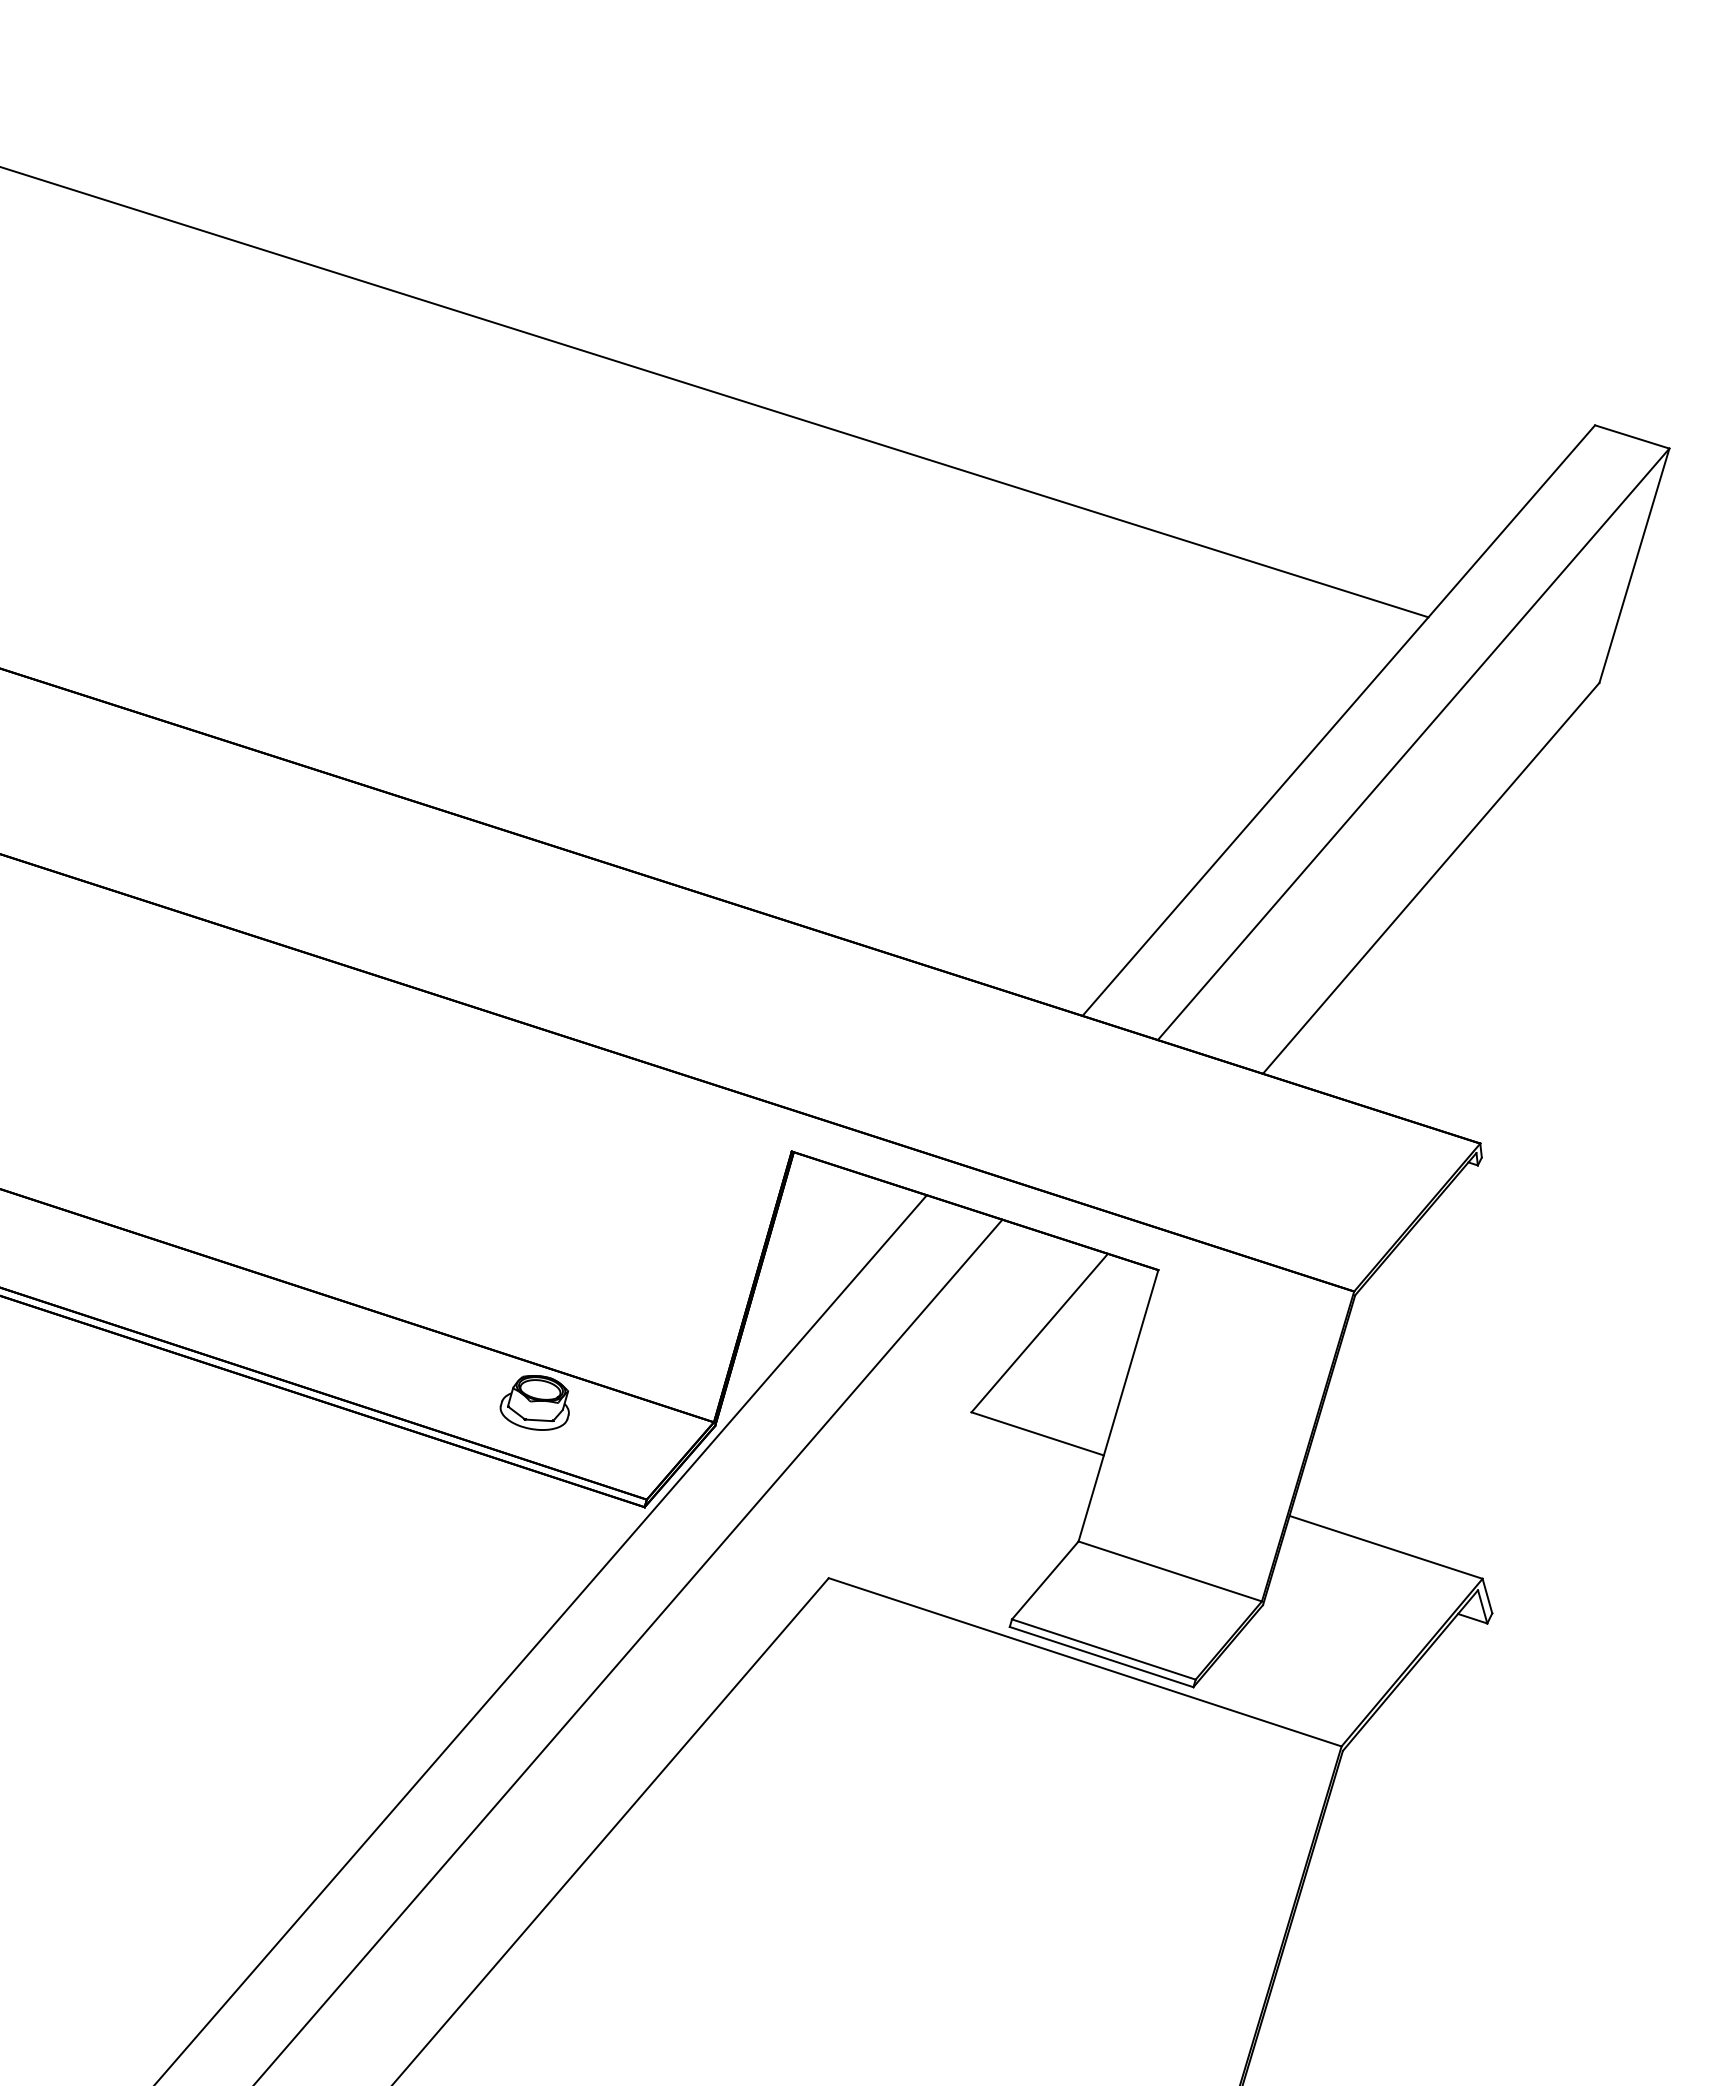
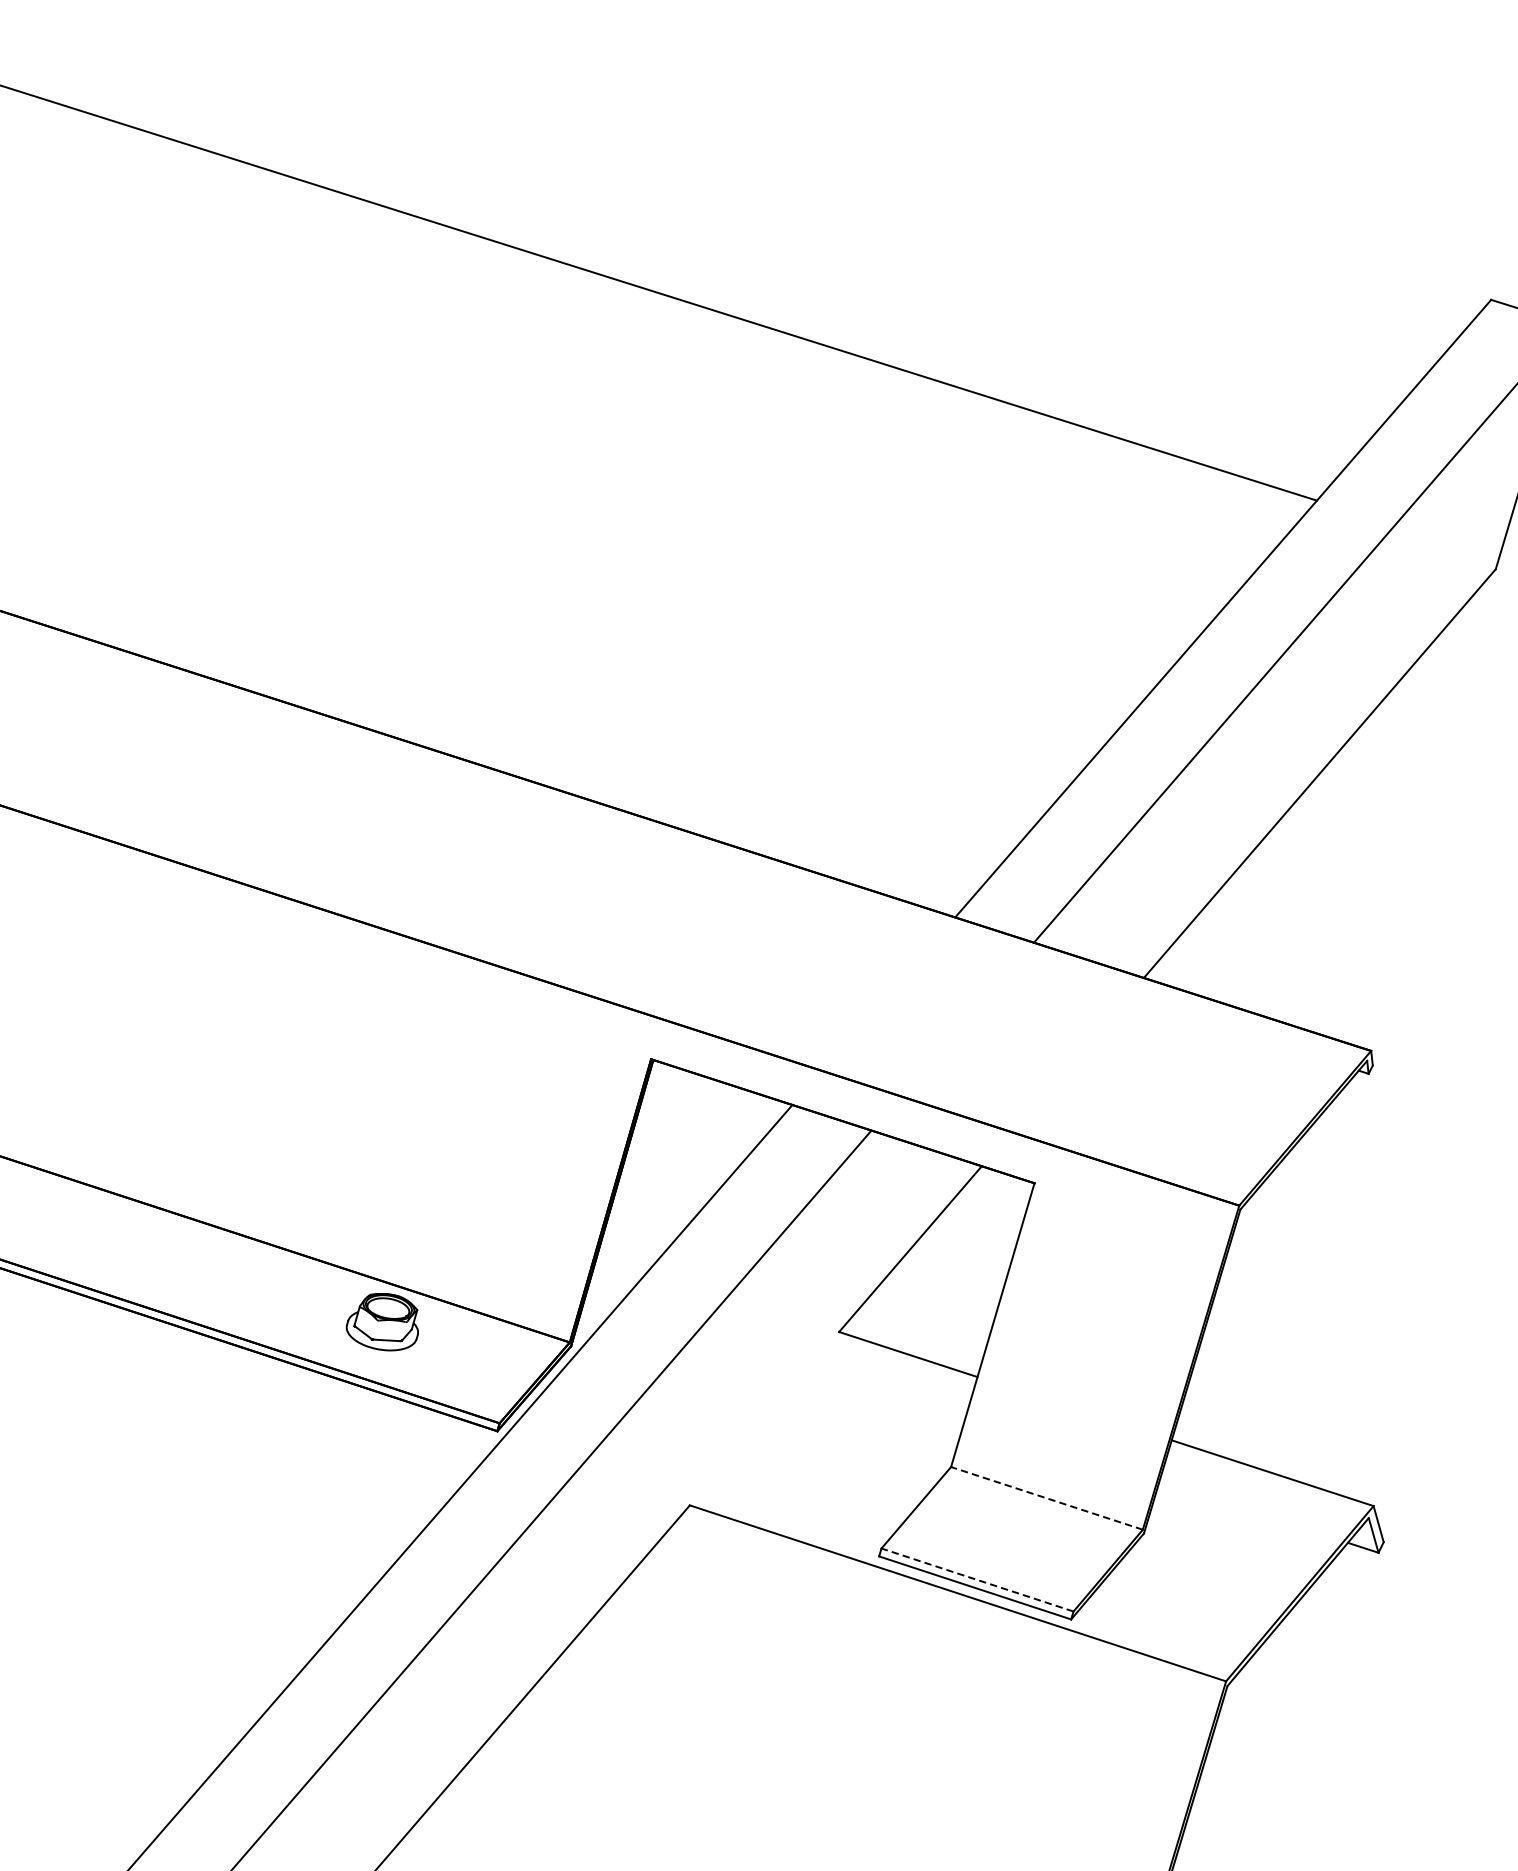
line: (1169, 1571) -> (1046, 1498), solid -> dashed
line: (1103, 1649) -> (977, 1579), solid -> dashed

